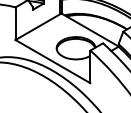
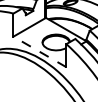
line: (52, 60) -> (39, 51), solid -> dashed

